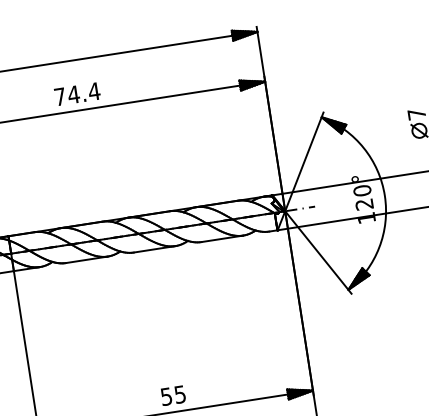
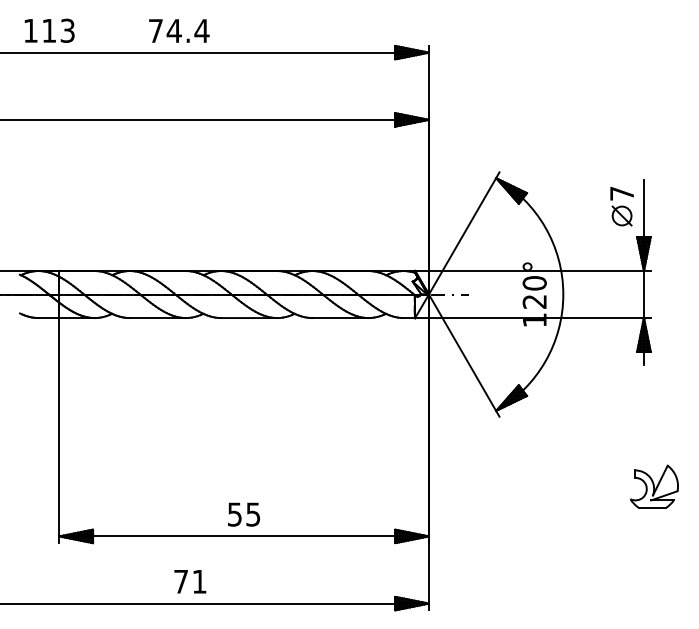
text: (77, 93) -> (179, 30), moved

